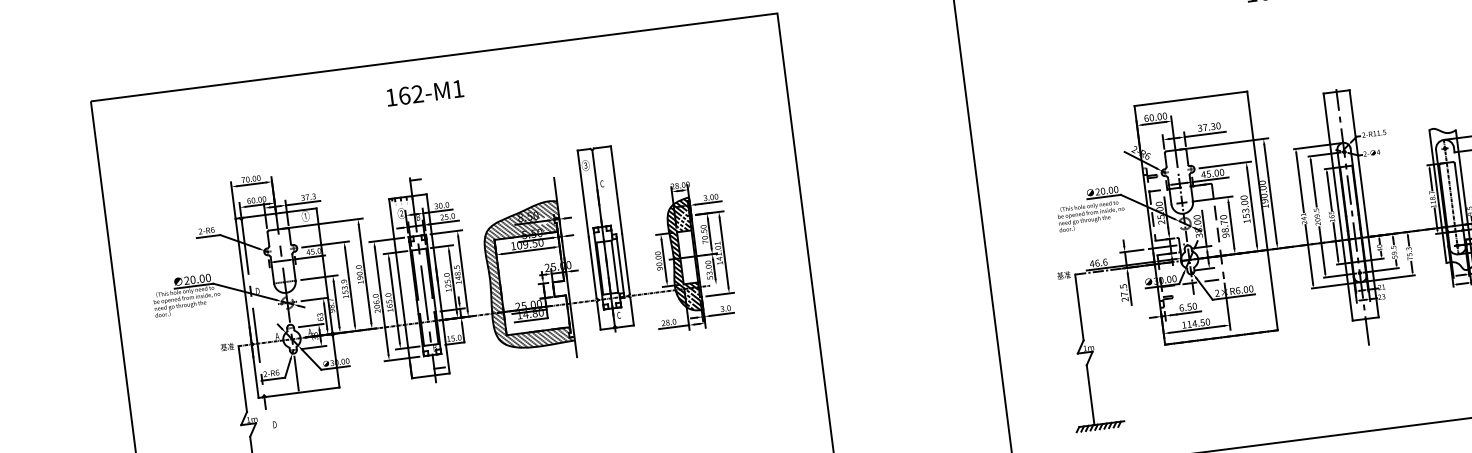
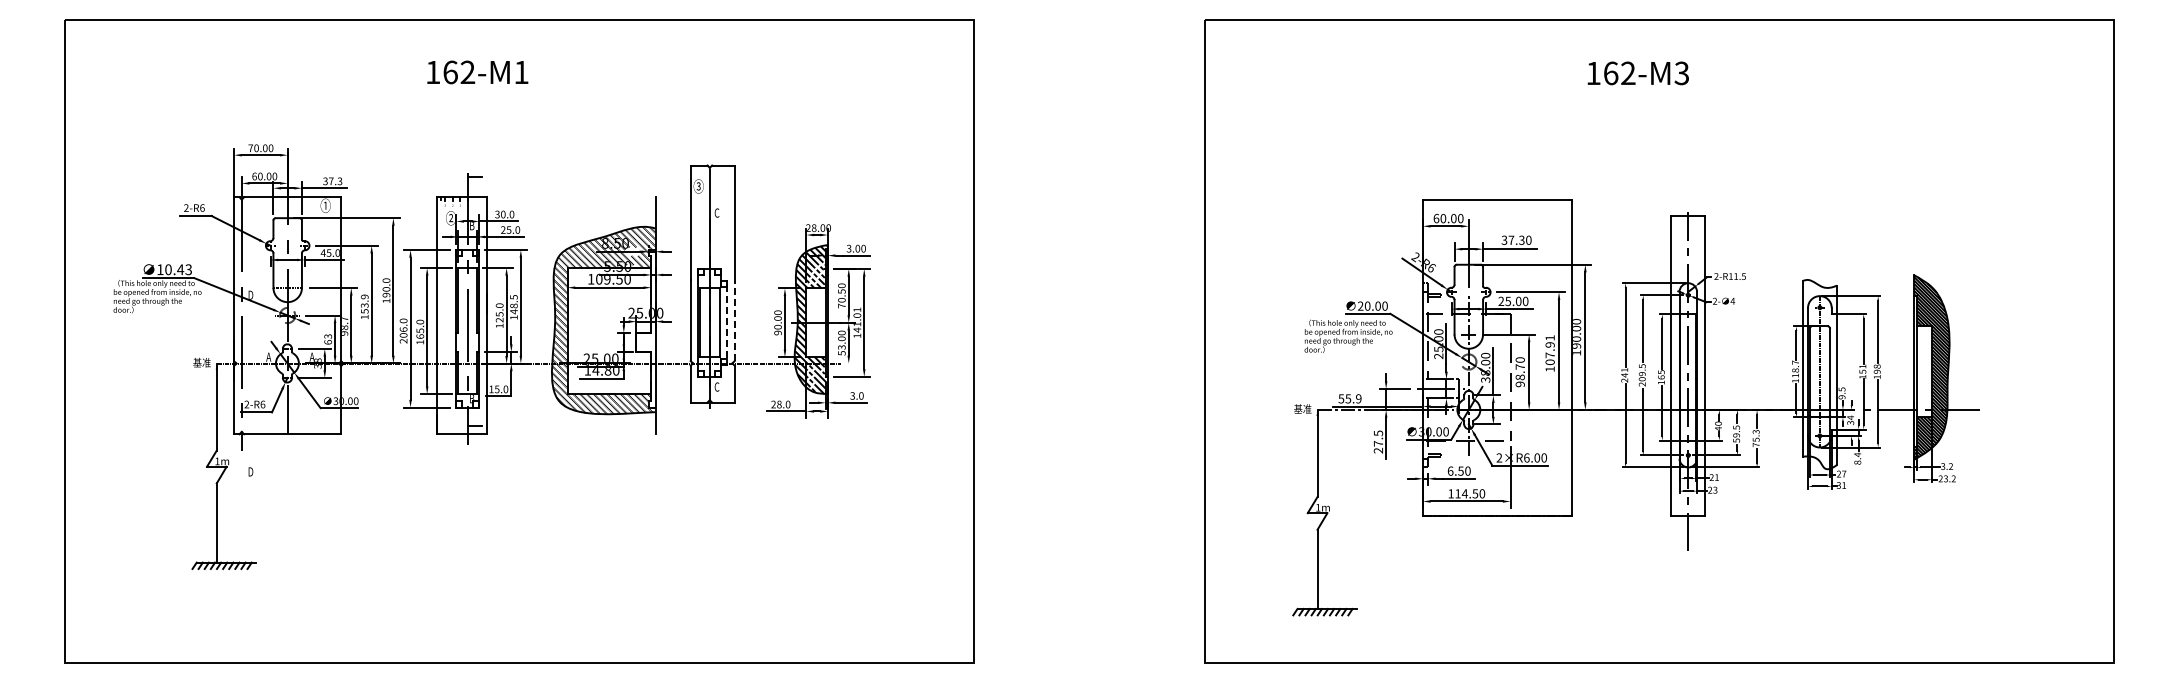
text: (424, 93) -> (477, 72), moved
text: (1203, 174) -> (1501, 300), 45.00 -> 25.00
text: (1244, 207) -> (1549, 350), 153.00 -> 107.91
text: (1098, 262) -> (1349, 398), 46.6 -> 55.9
line: (625, 264) -> (734, 321), solid -> dashed
line: (620, 266) -> (727, 323), solid -> dashed
text: (197, 279) -> (174, 269), 20.00 -> 10.43

